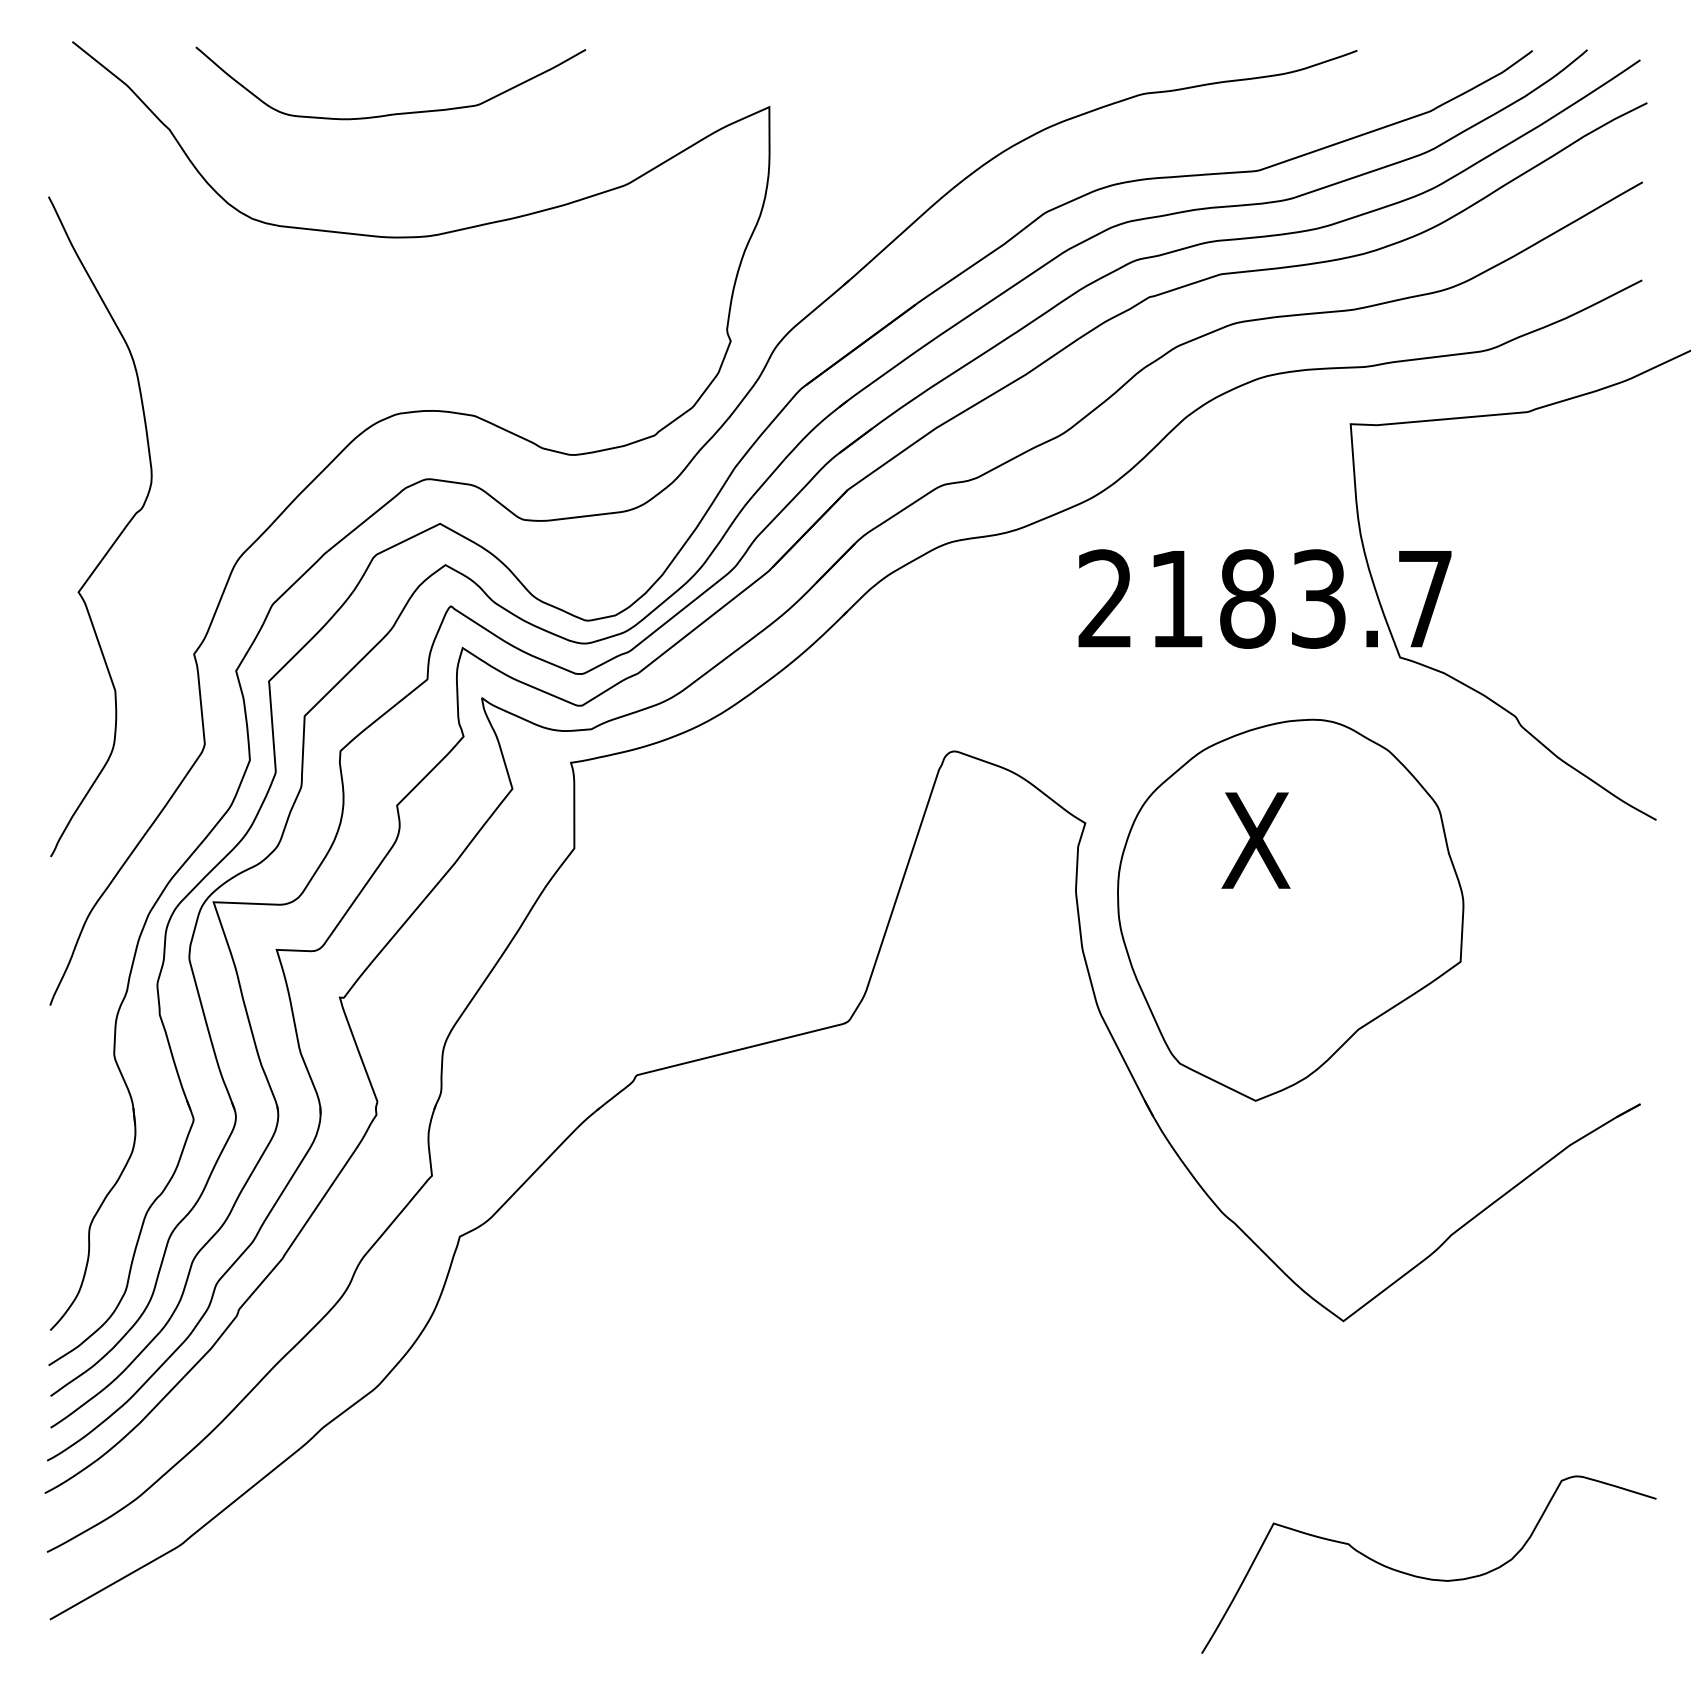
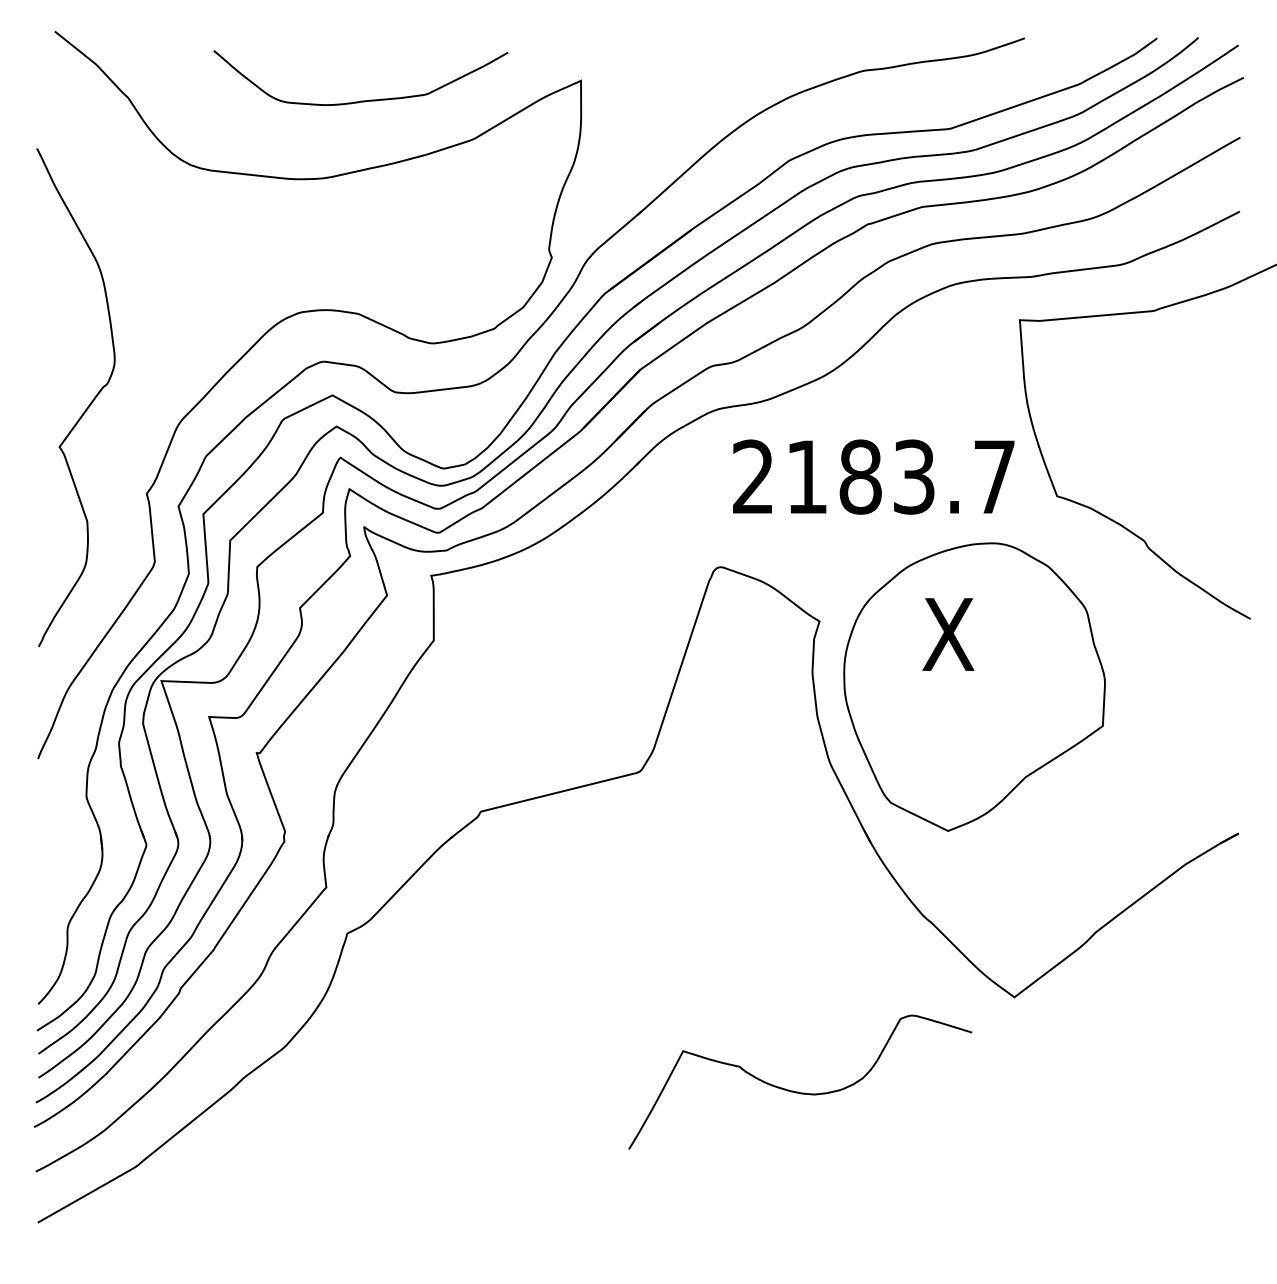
curve: (391, 113) -> (361, 100), moved
text: (1264, 598) -> (873, 476), moved
curve: (1427, 1577) -> (799, 1091), moved

